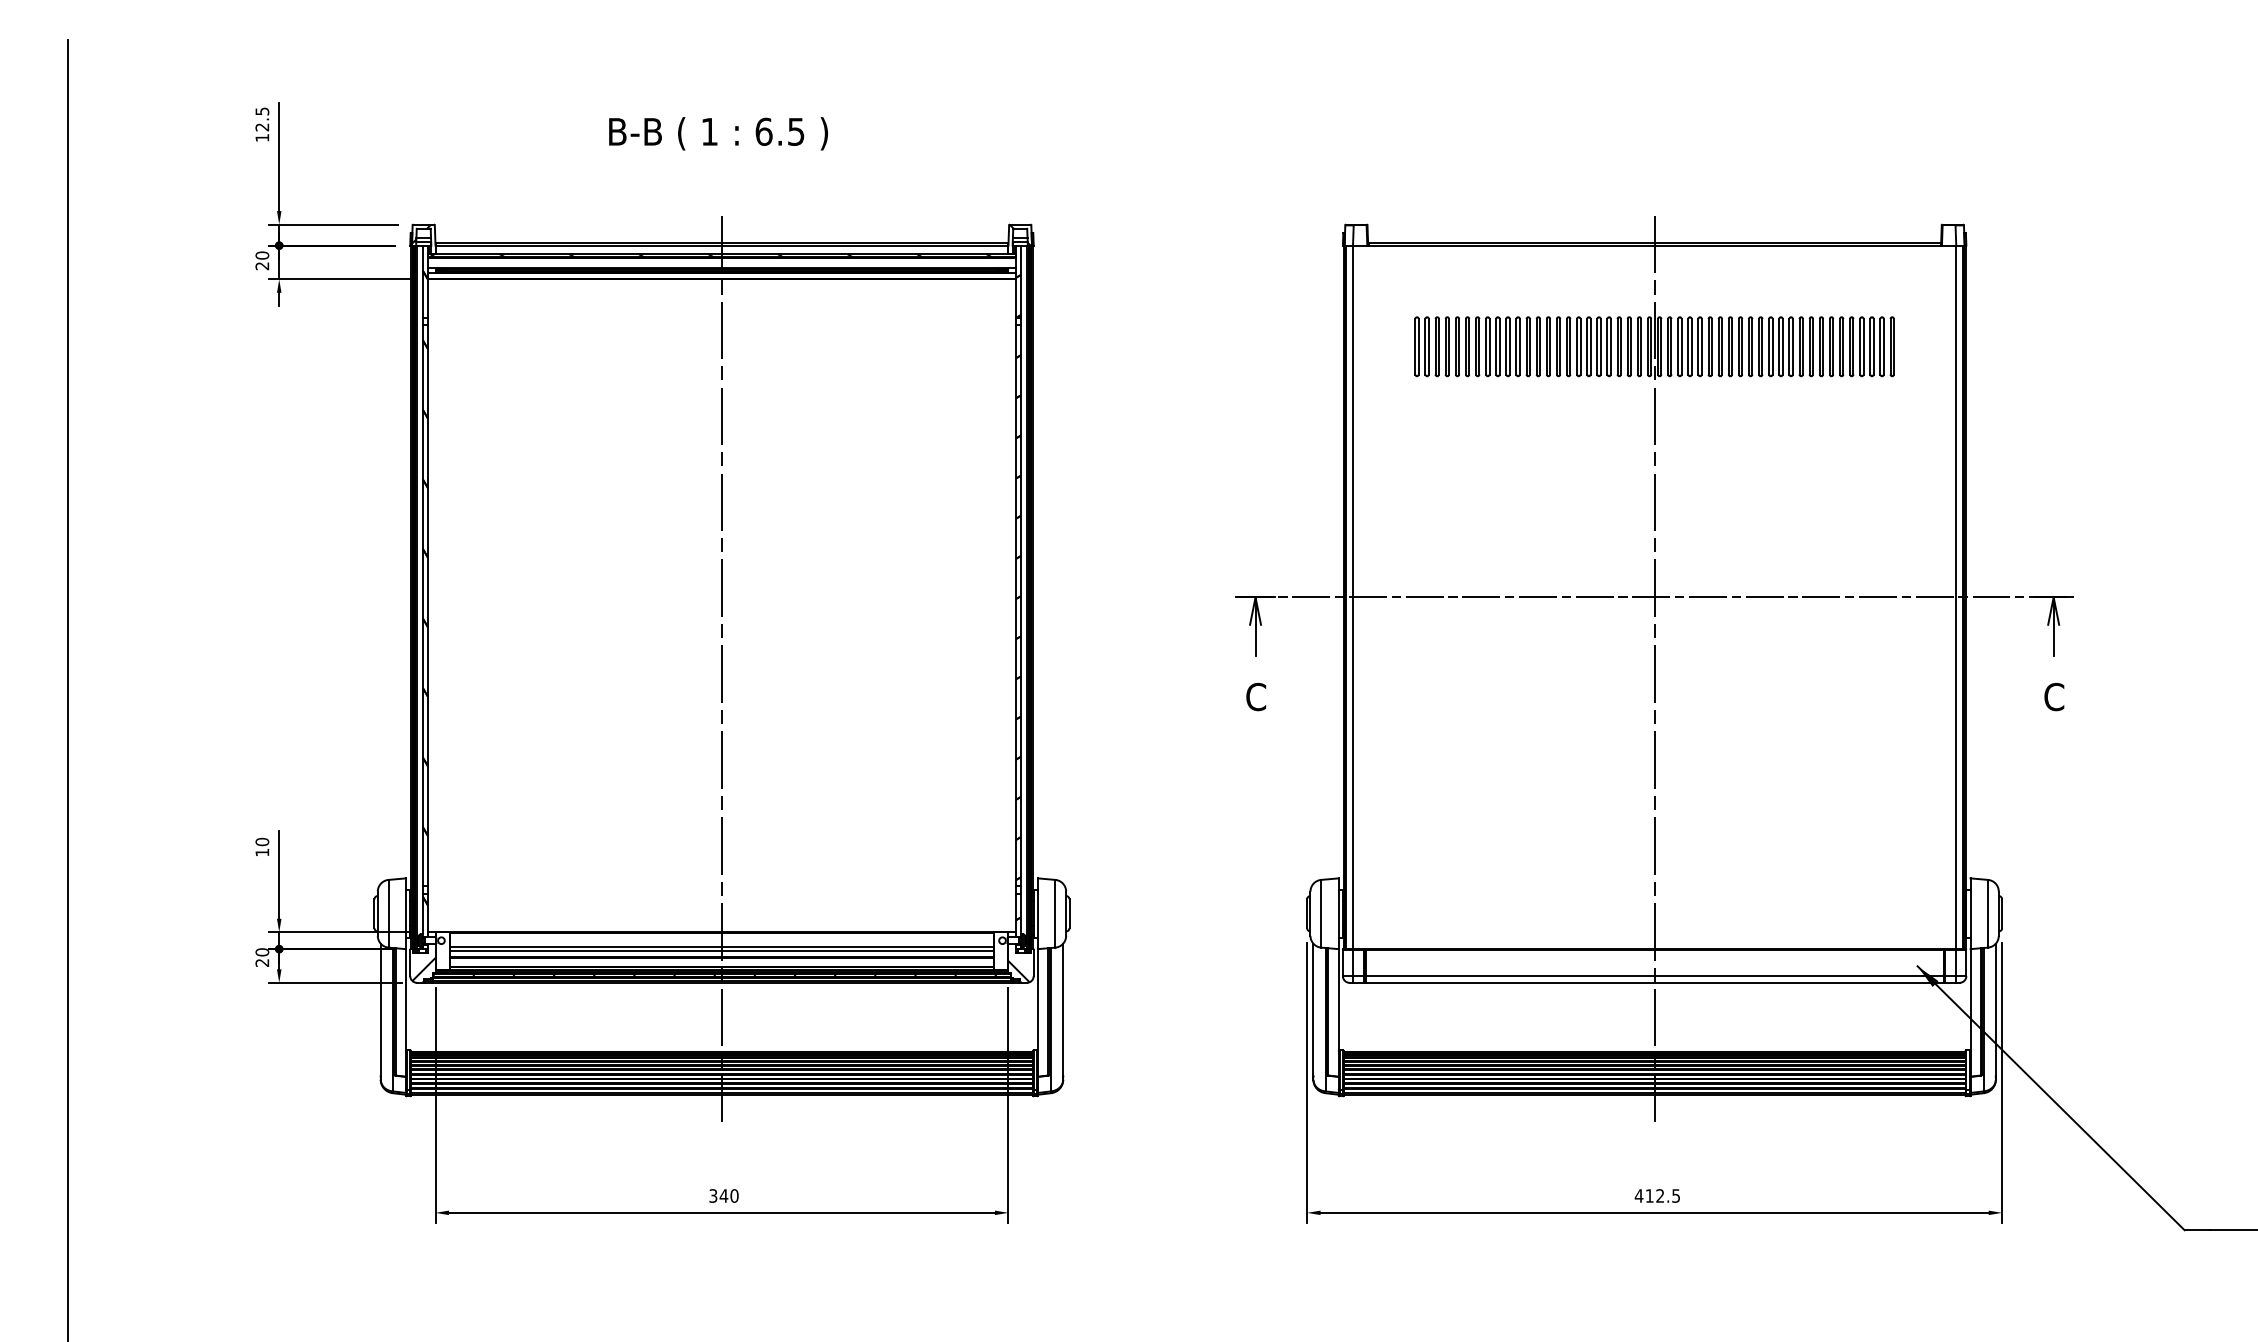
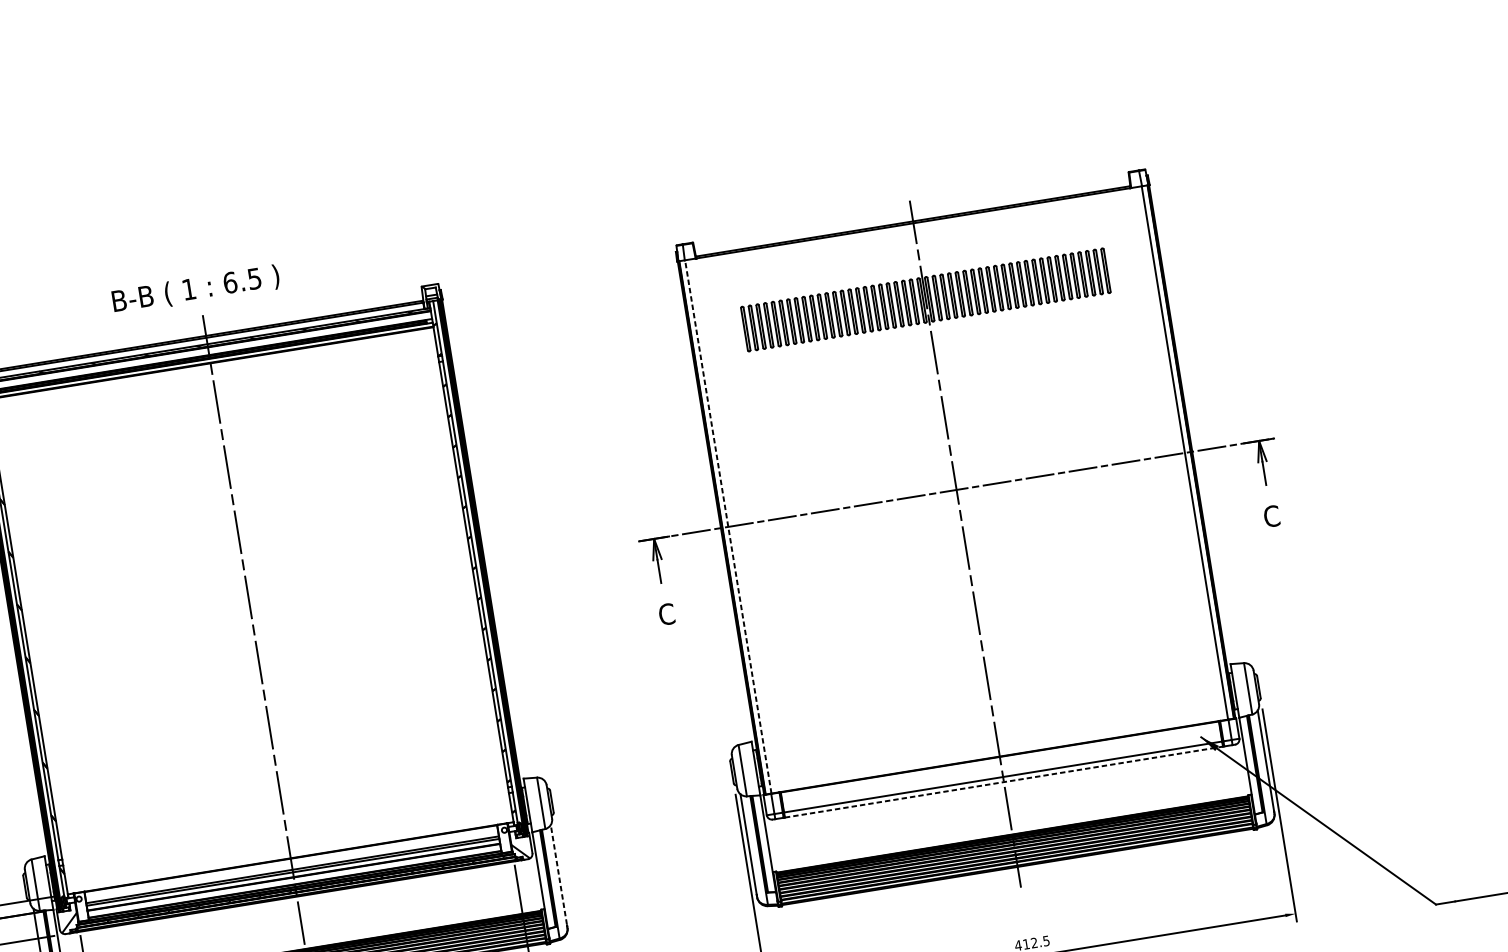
text: (718, 133) -> (195, 289), moved
line: (1353, 597) -> (728, 526), solid -> dashed
line: (1654, 982) -> (1003, 781), solid -> dashed
line: (1063, 1009) -> (559, 874), solid -> dashed

